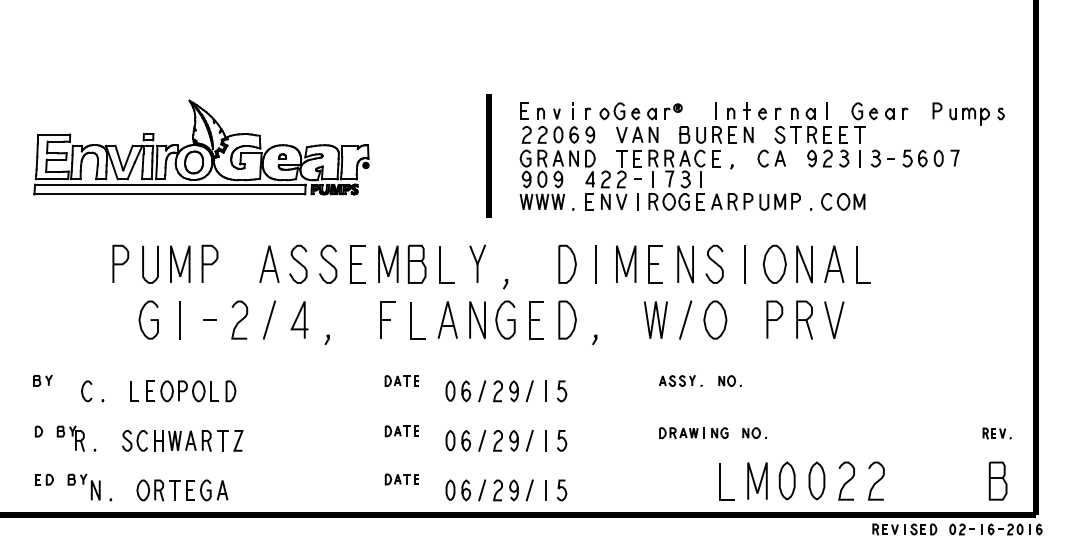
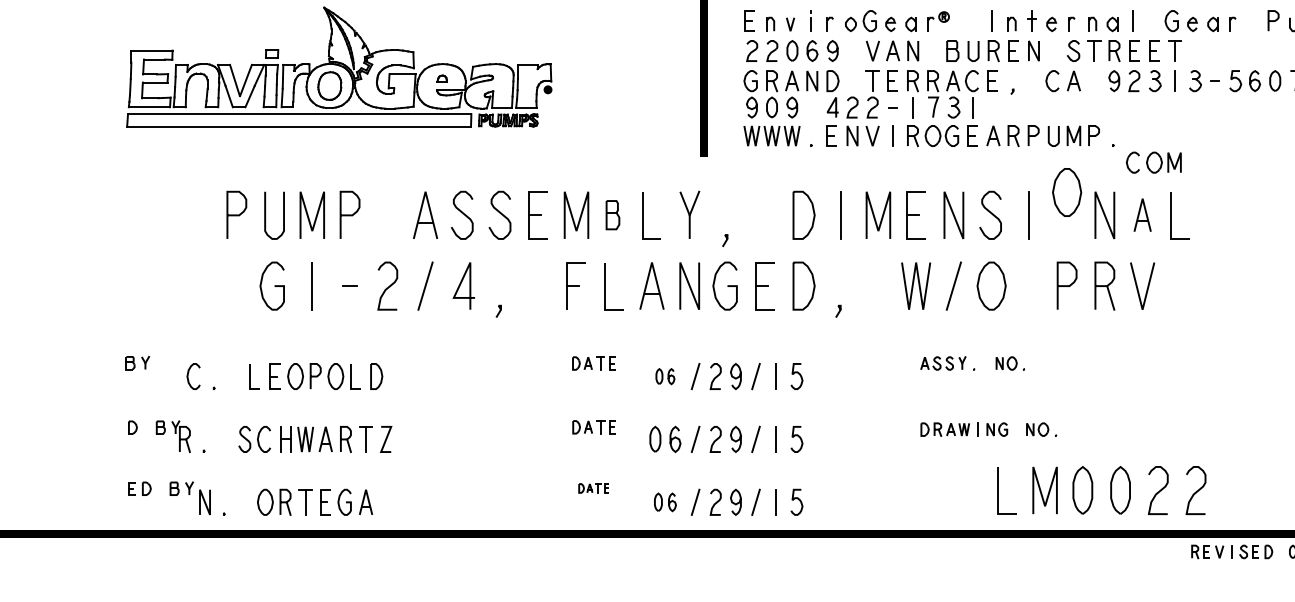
part: (843, 201) -> (1154, 162), moved
part: (416, 263) -> (612, 214), size x0.6
part: (774, 263) -> (1066, 191), moved
part: (834, 263) -> (1142, 214), size x0.7
part: (458, 391) -> (665, 376), size x0.6
part: (401, 479) -> (593, 488), size x0.7
part: (458, 490) -> (665, 502), size x0.7

